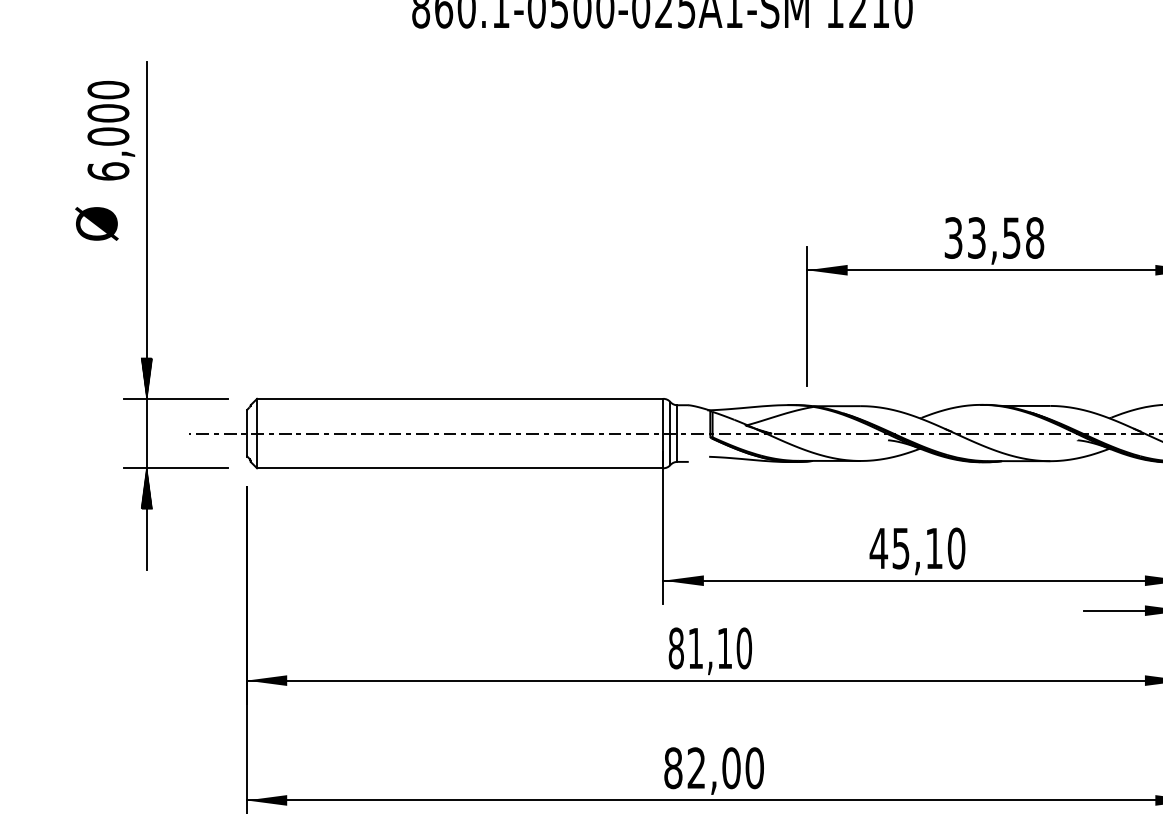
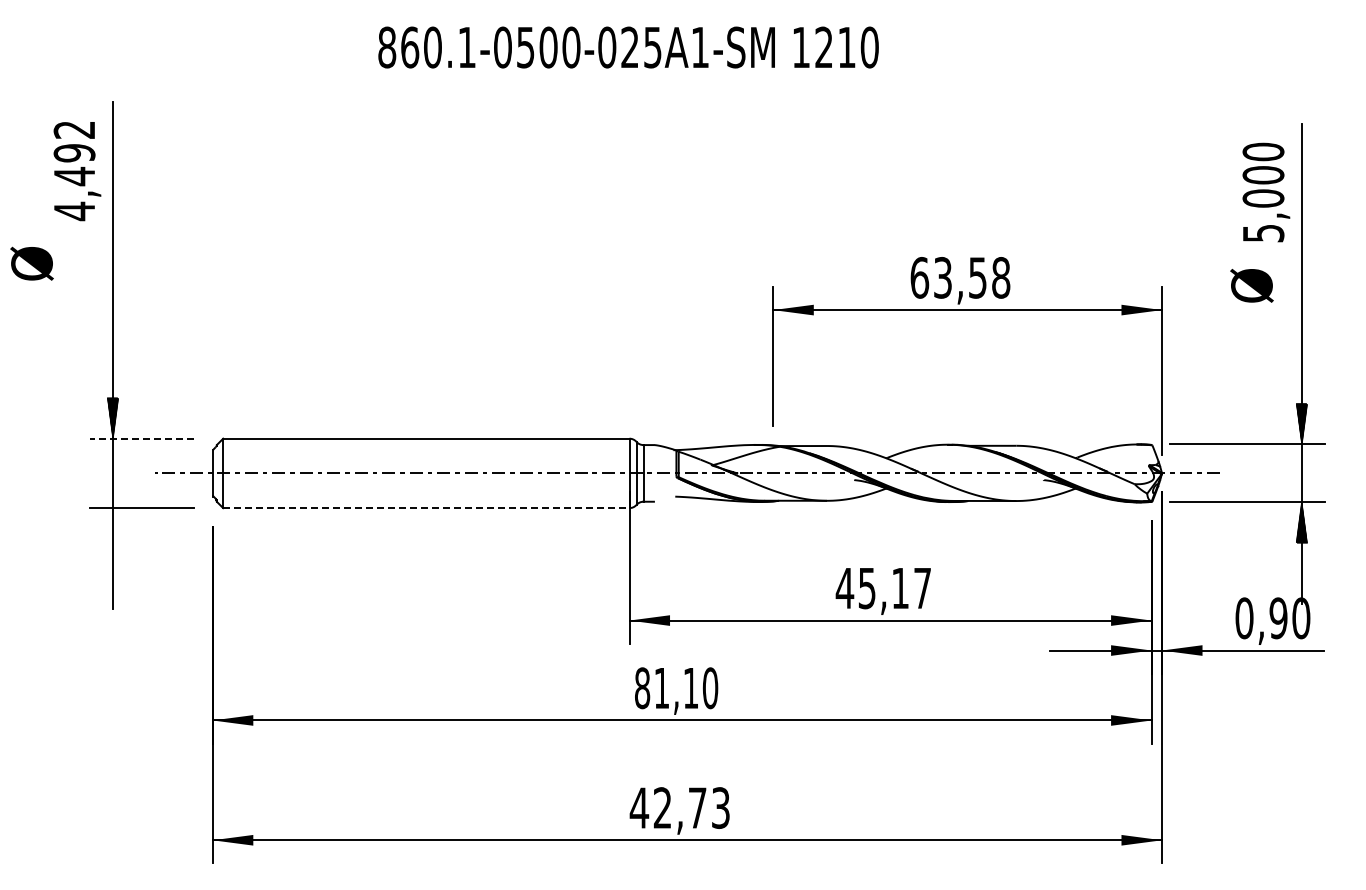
text: (108, 130) -> (74, 170), 6,000 -> 4,492
text: (96, 223) -> (31, 263), moved
text: (953, 237) -> (919, 277), 33,58 -> 63,58
line: (175, 398) -> (141, 438), solid -> dashed
line: (460, 468) -> (426, 508), solid -> dashed
hatch: (146, 488) -> (112, 528), removed
text: (956, 548) -> (922, 588), 45,10 -> 45,17
text: (713, 767) -> (679, 807), 82,00 -> 42,73

